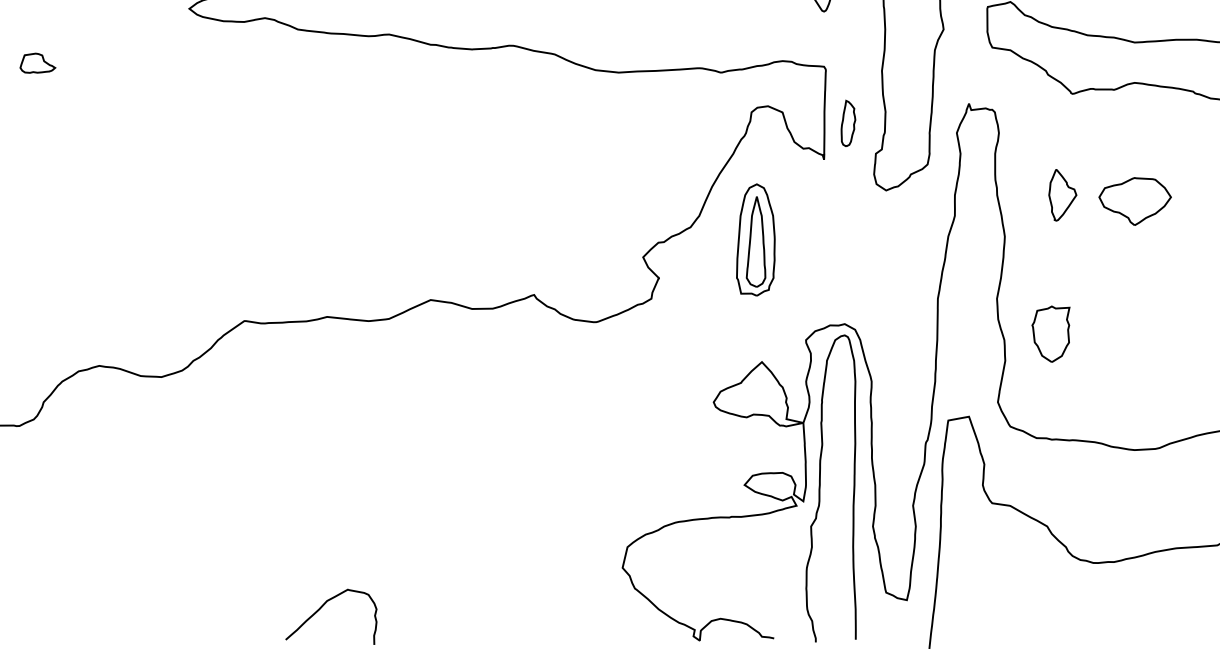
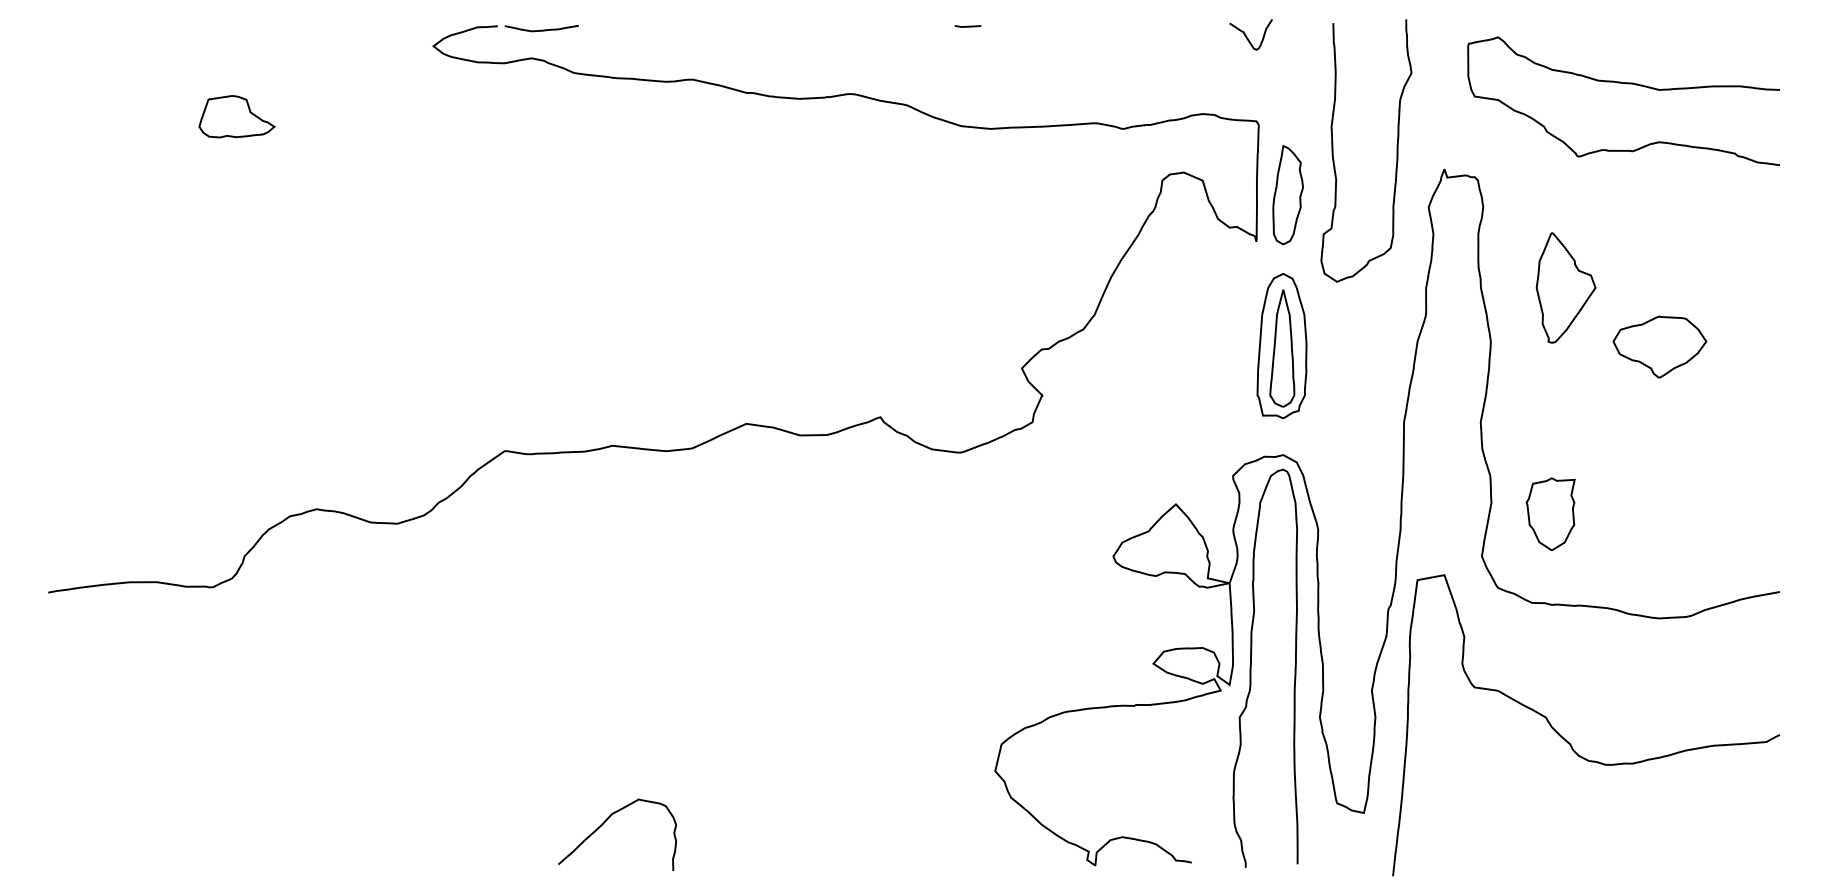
part: (37, 63) -> (236, 116), size x1.67
part: (848, 123) -> (1287, 194), size x1.67
part: (1062, 194) -> (1565, 287), size x1.67
part: (1134, 201) -> (1659, 346), moved
part: (755, 239) -> (1281, 345), moved
part: (1050, 333) -> (1550, 513), moved

